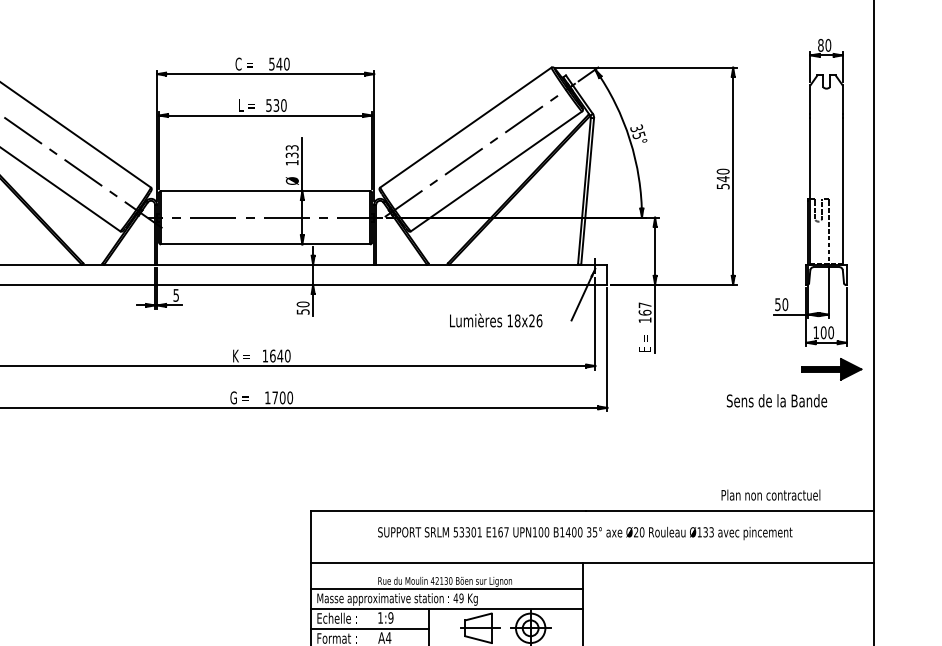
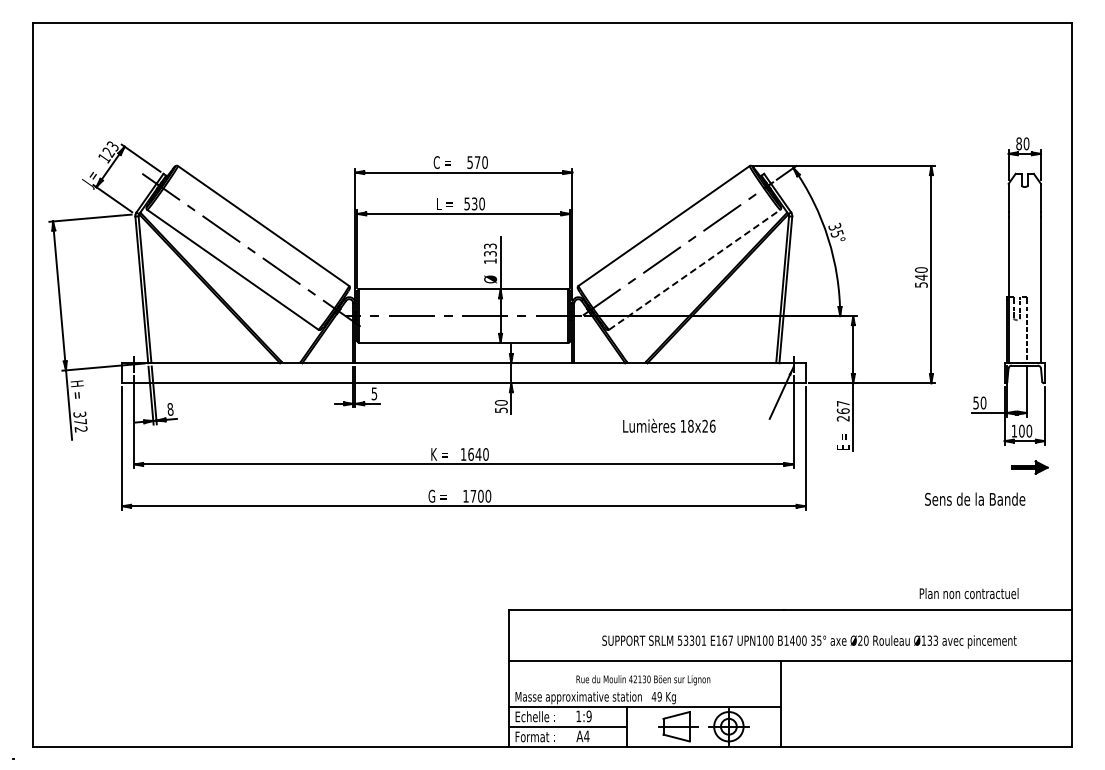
text: (279, 64) -> (477, 162), 540 -> 570
line: (497, 171) -> (695, 269), solid -> dashed
text: (496, 320) -> (669, 425), moved
text: (644, 320) -> (842, 418), 167 -> 267
part: (831, 369) -> (1029, 467), size x0.6
text: (585, 533) -> (809, 641), moved
line: (446, 589) -> (644, 687), removed

